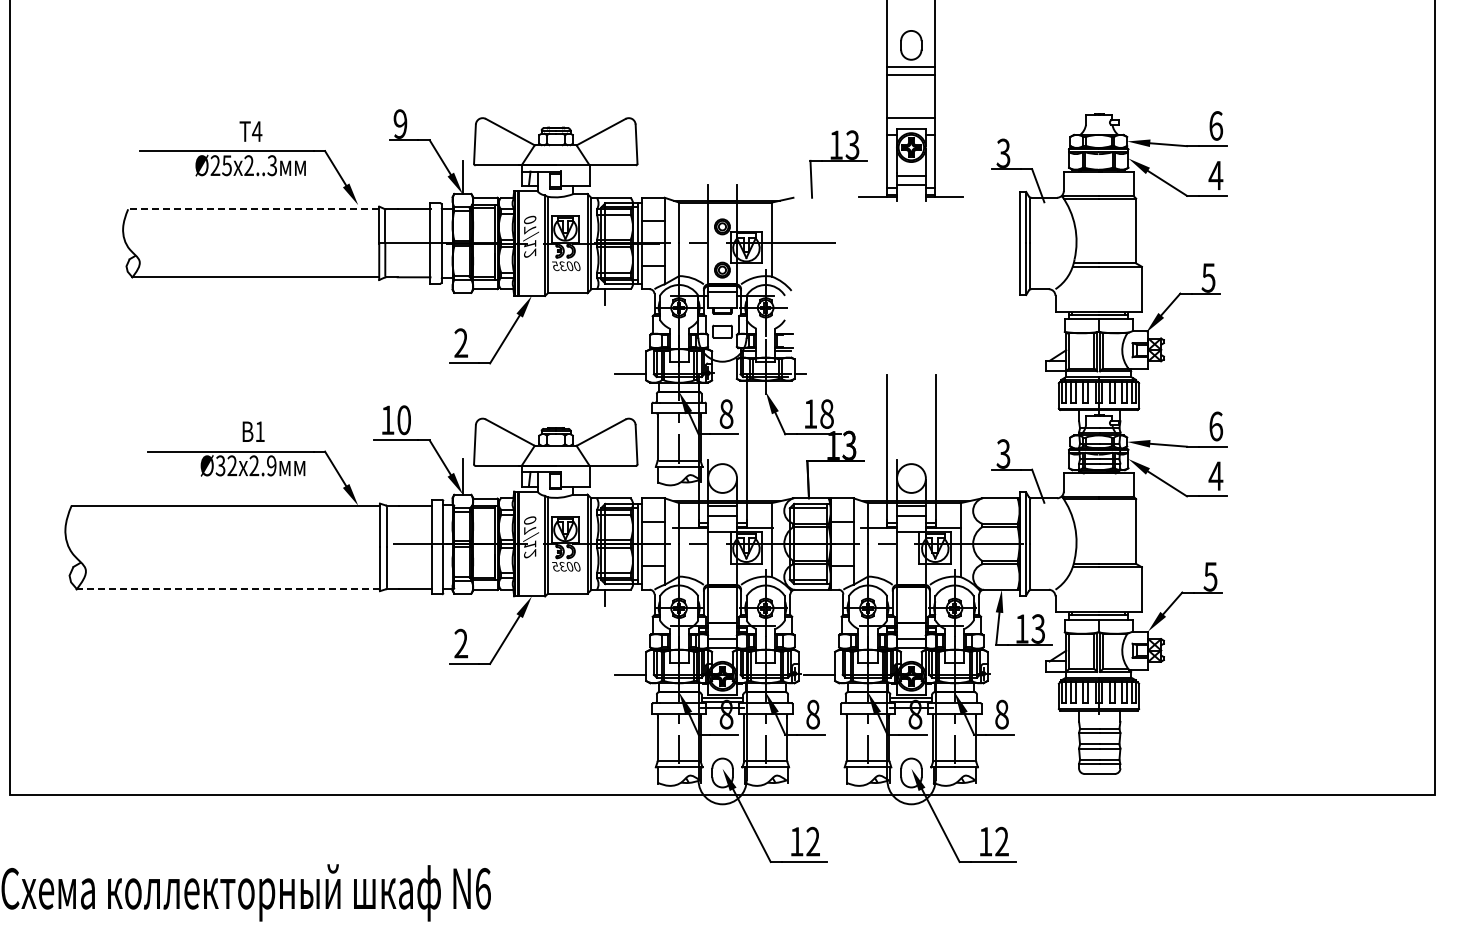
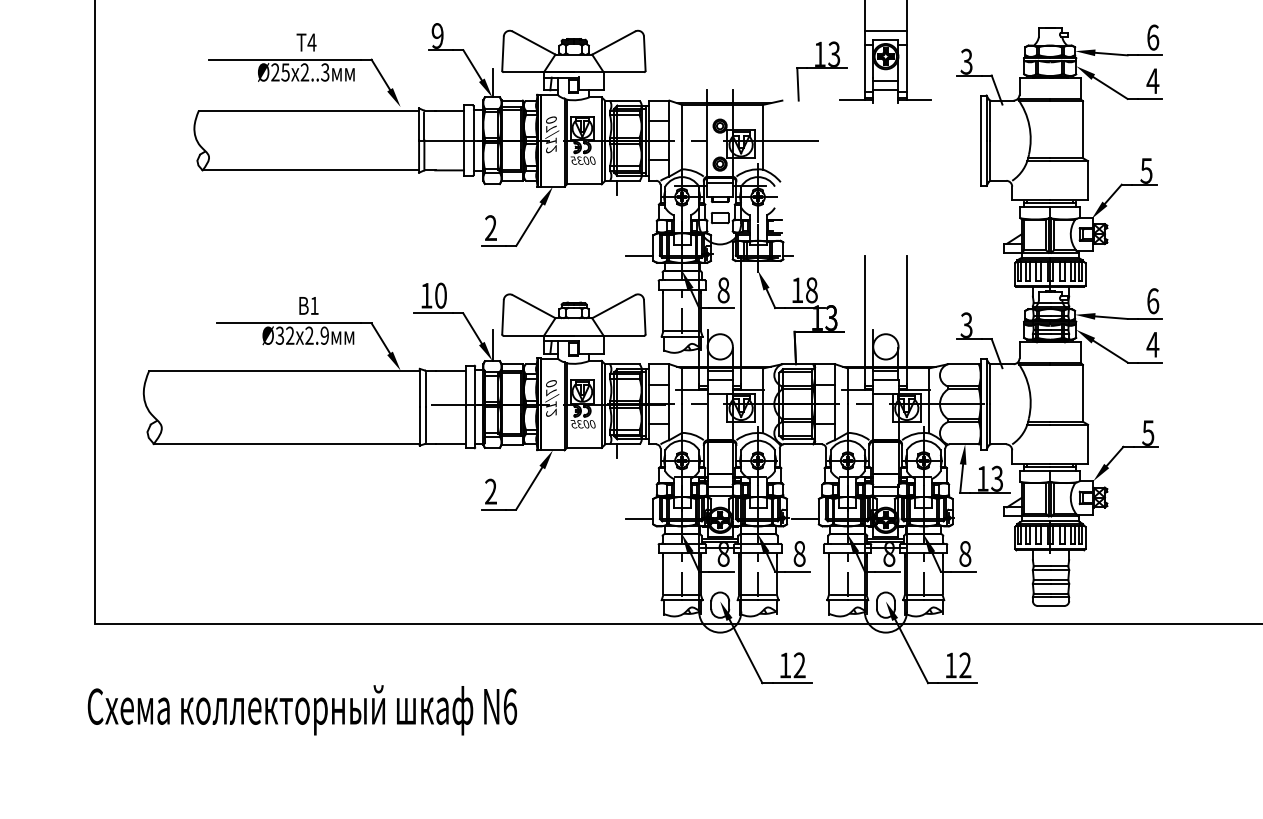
line: (253, 209) -> (308, 110), dashed -> solid
line: (228, 589) -> (286, 444), dashed -> solid

